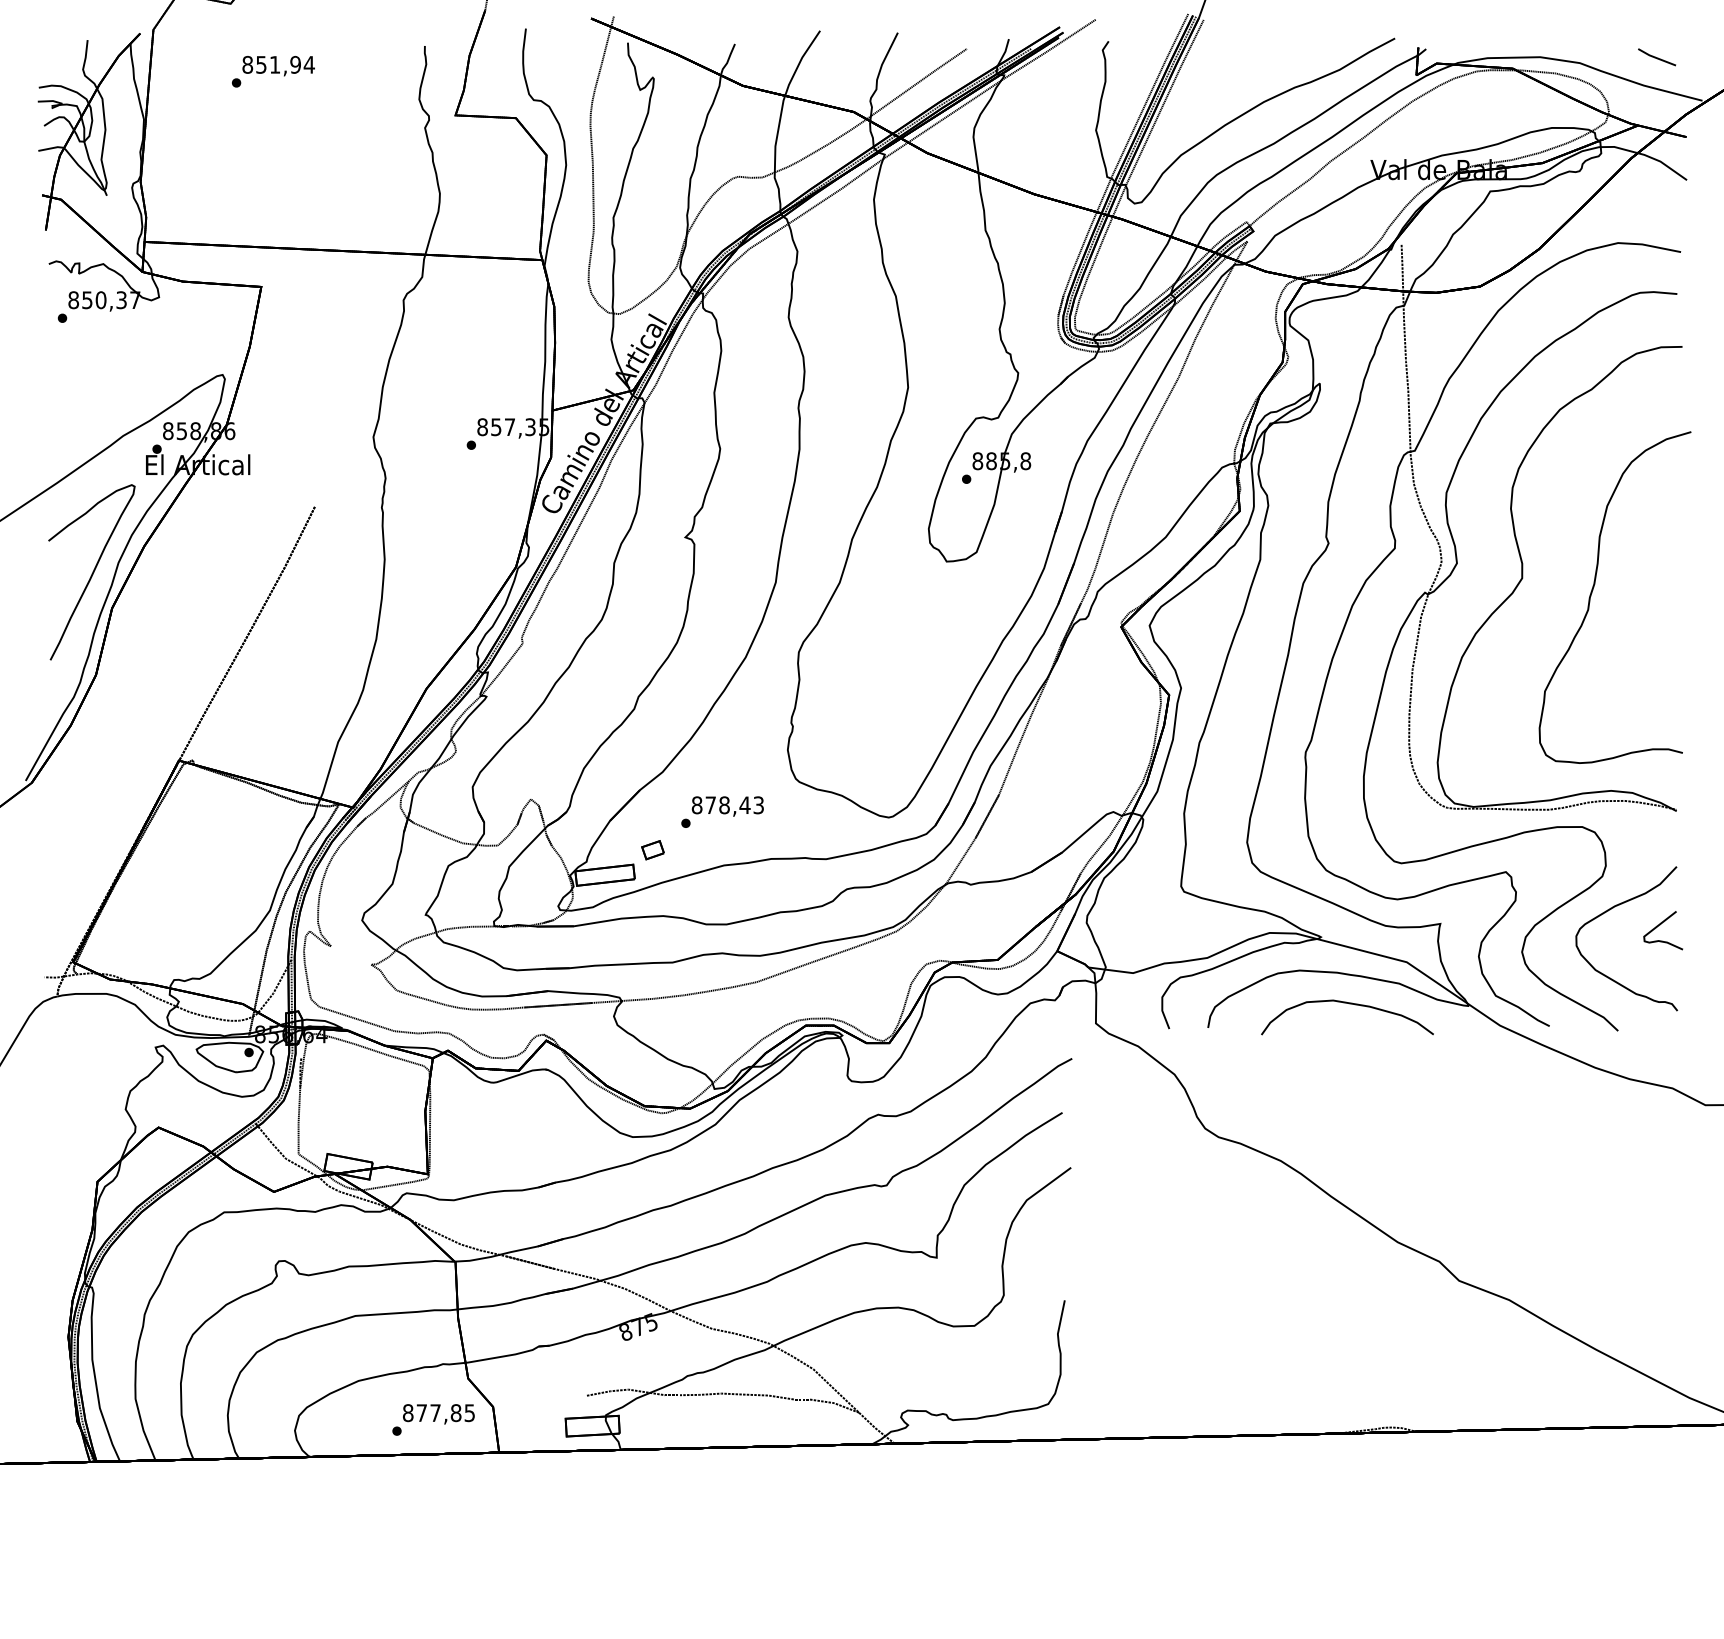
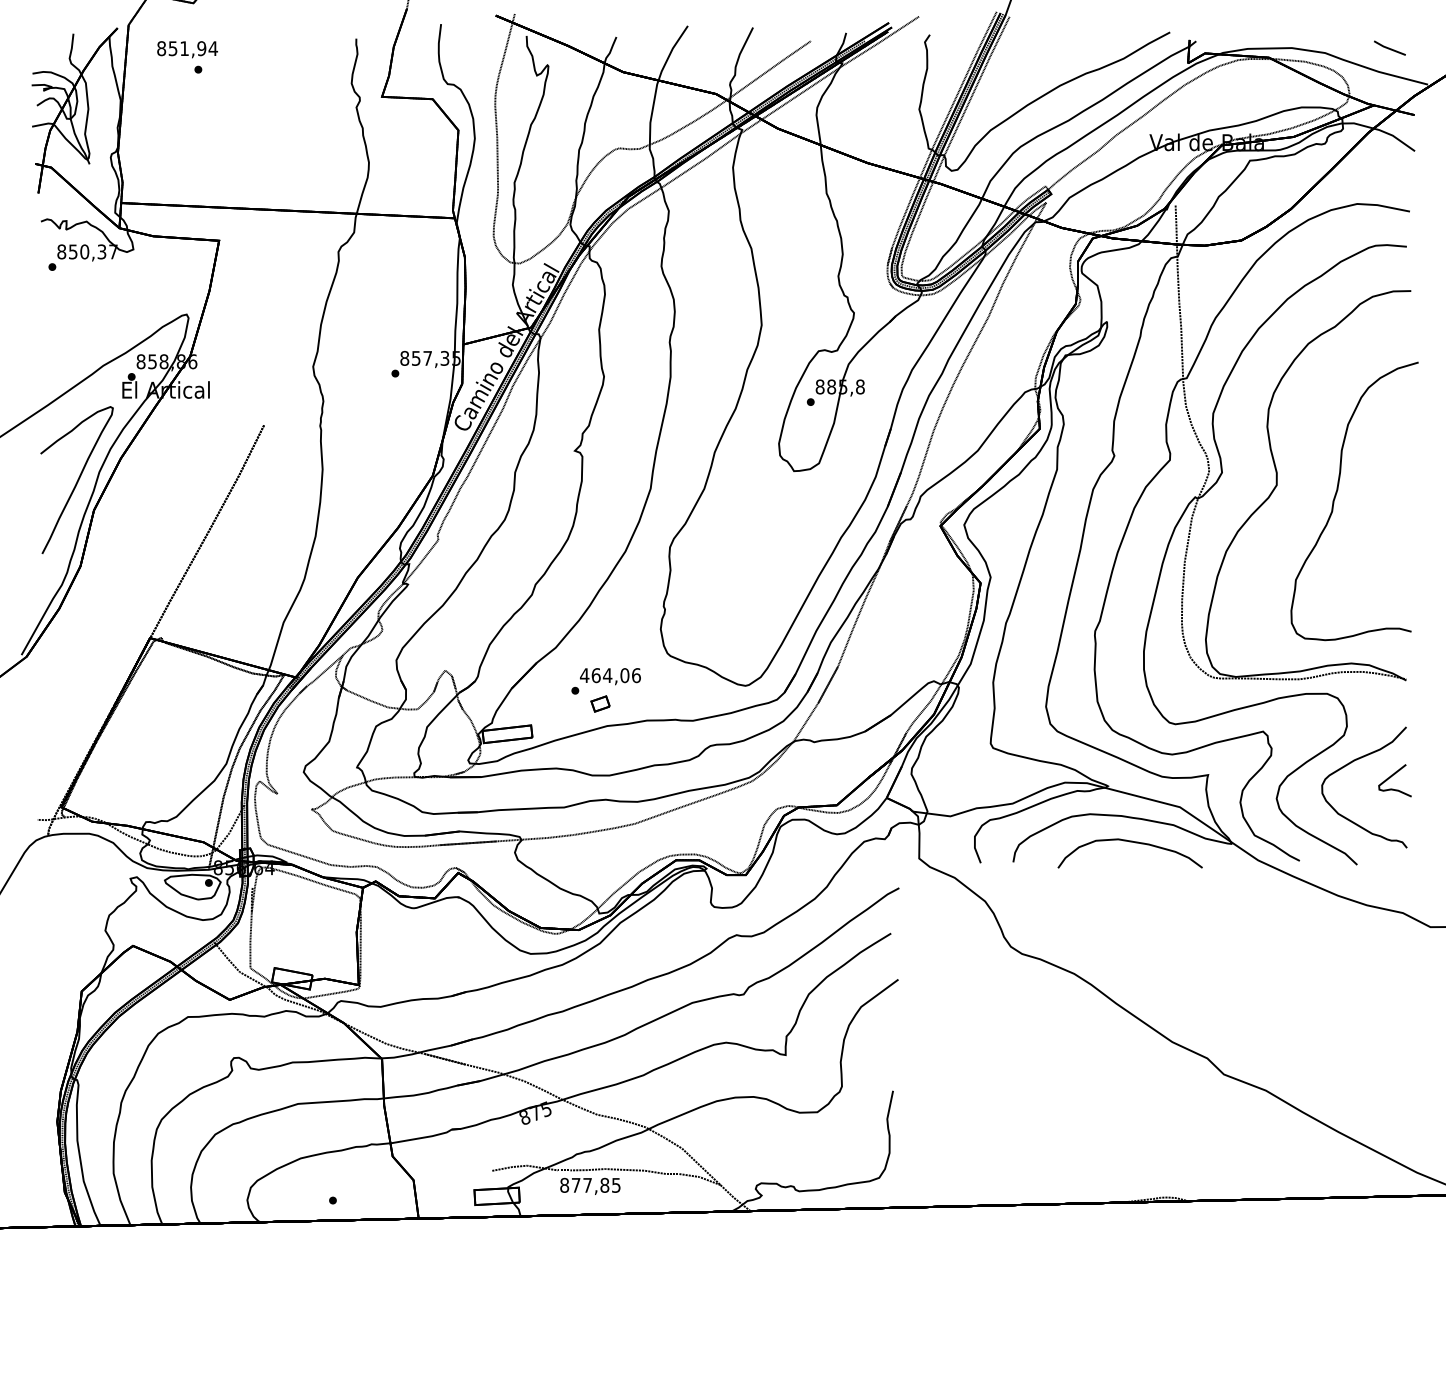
text: (278, 66) -> (187, 50), moved
text: (727, 805) -> (610, 675), 878,43 -> 464,06
part: (652, 850) -> (600, 704), moved
text: (438, 1414) -> (590, 1186), moved

